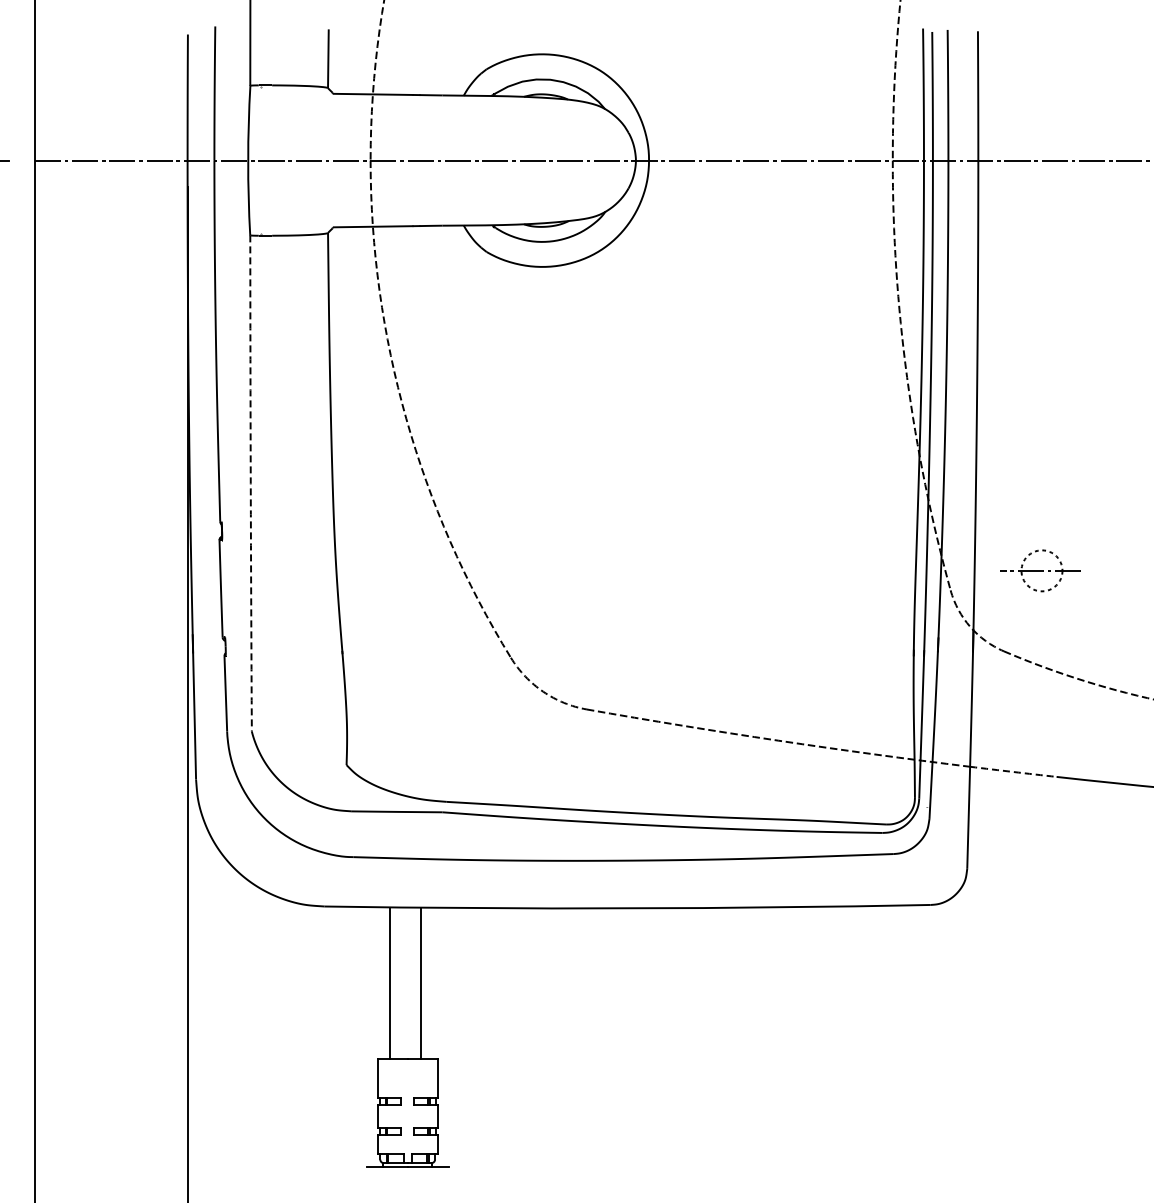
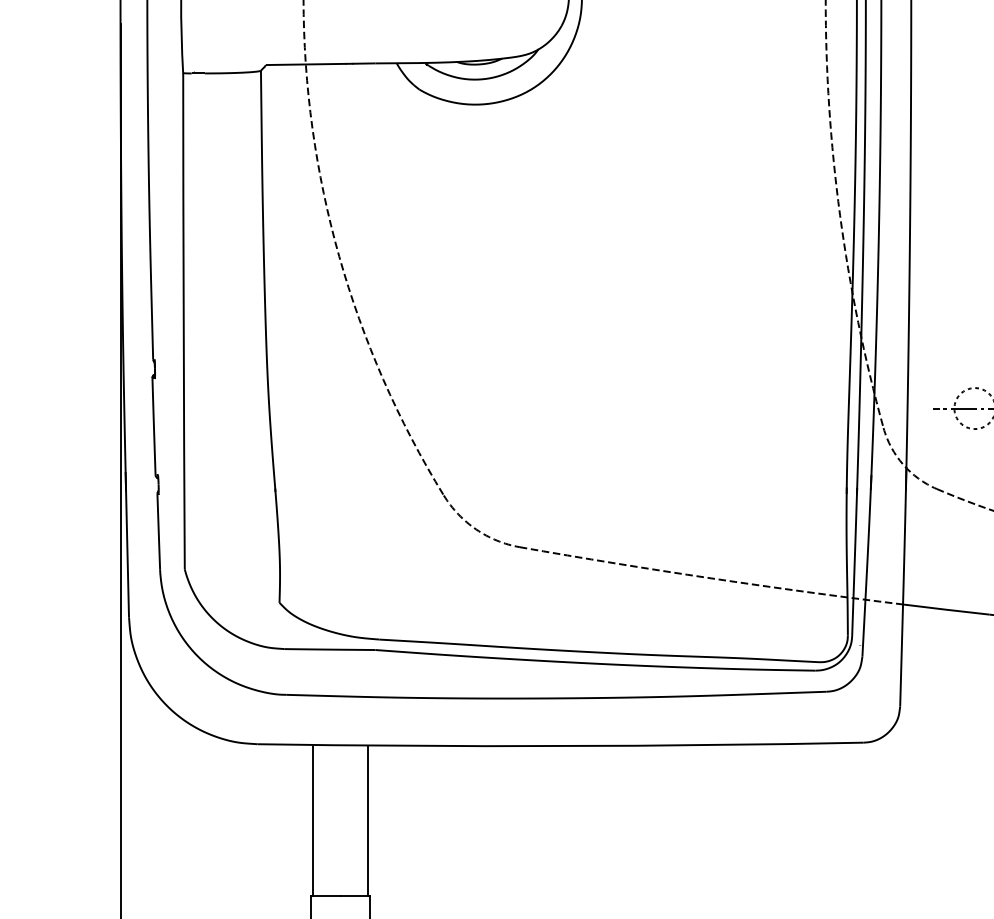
arc: (250, 483) -> (183, 321), dashed -> solid
arc: (1013, 771) -> (946, 609), dashed -> solid
line: (389, 983) -> (367, 821), moved
line: (421, 983) -> (313, 821), moved

